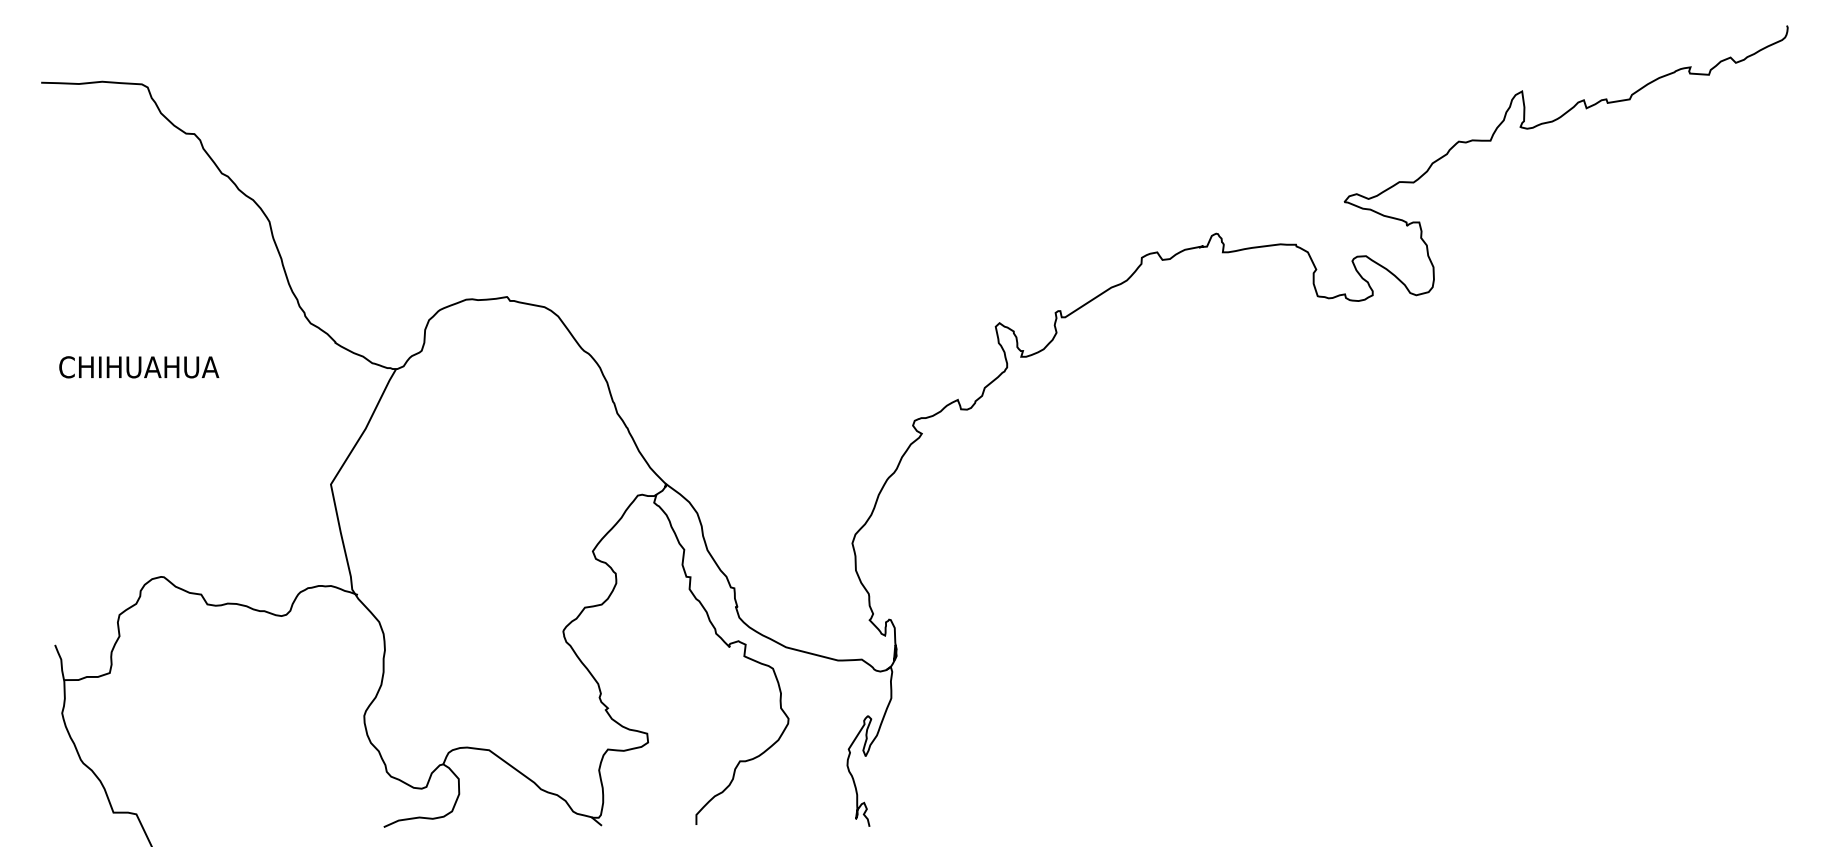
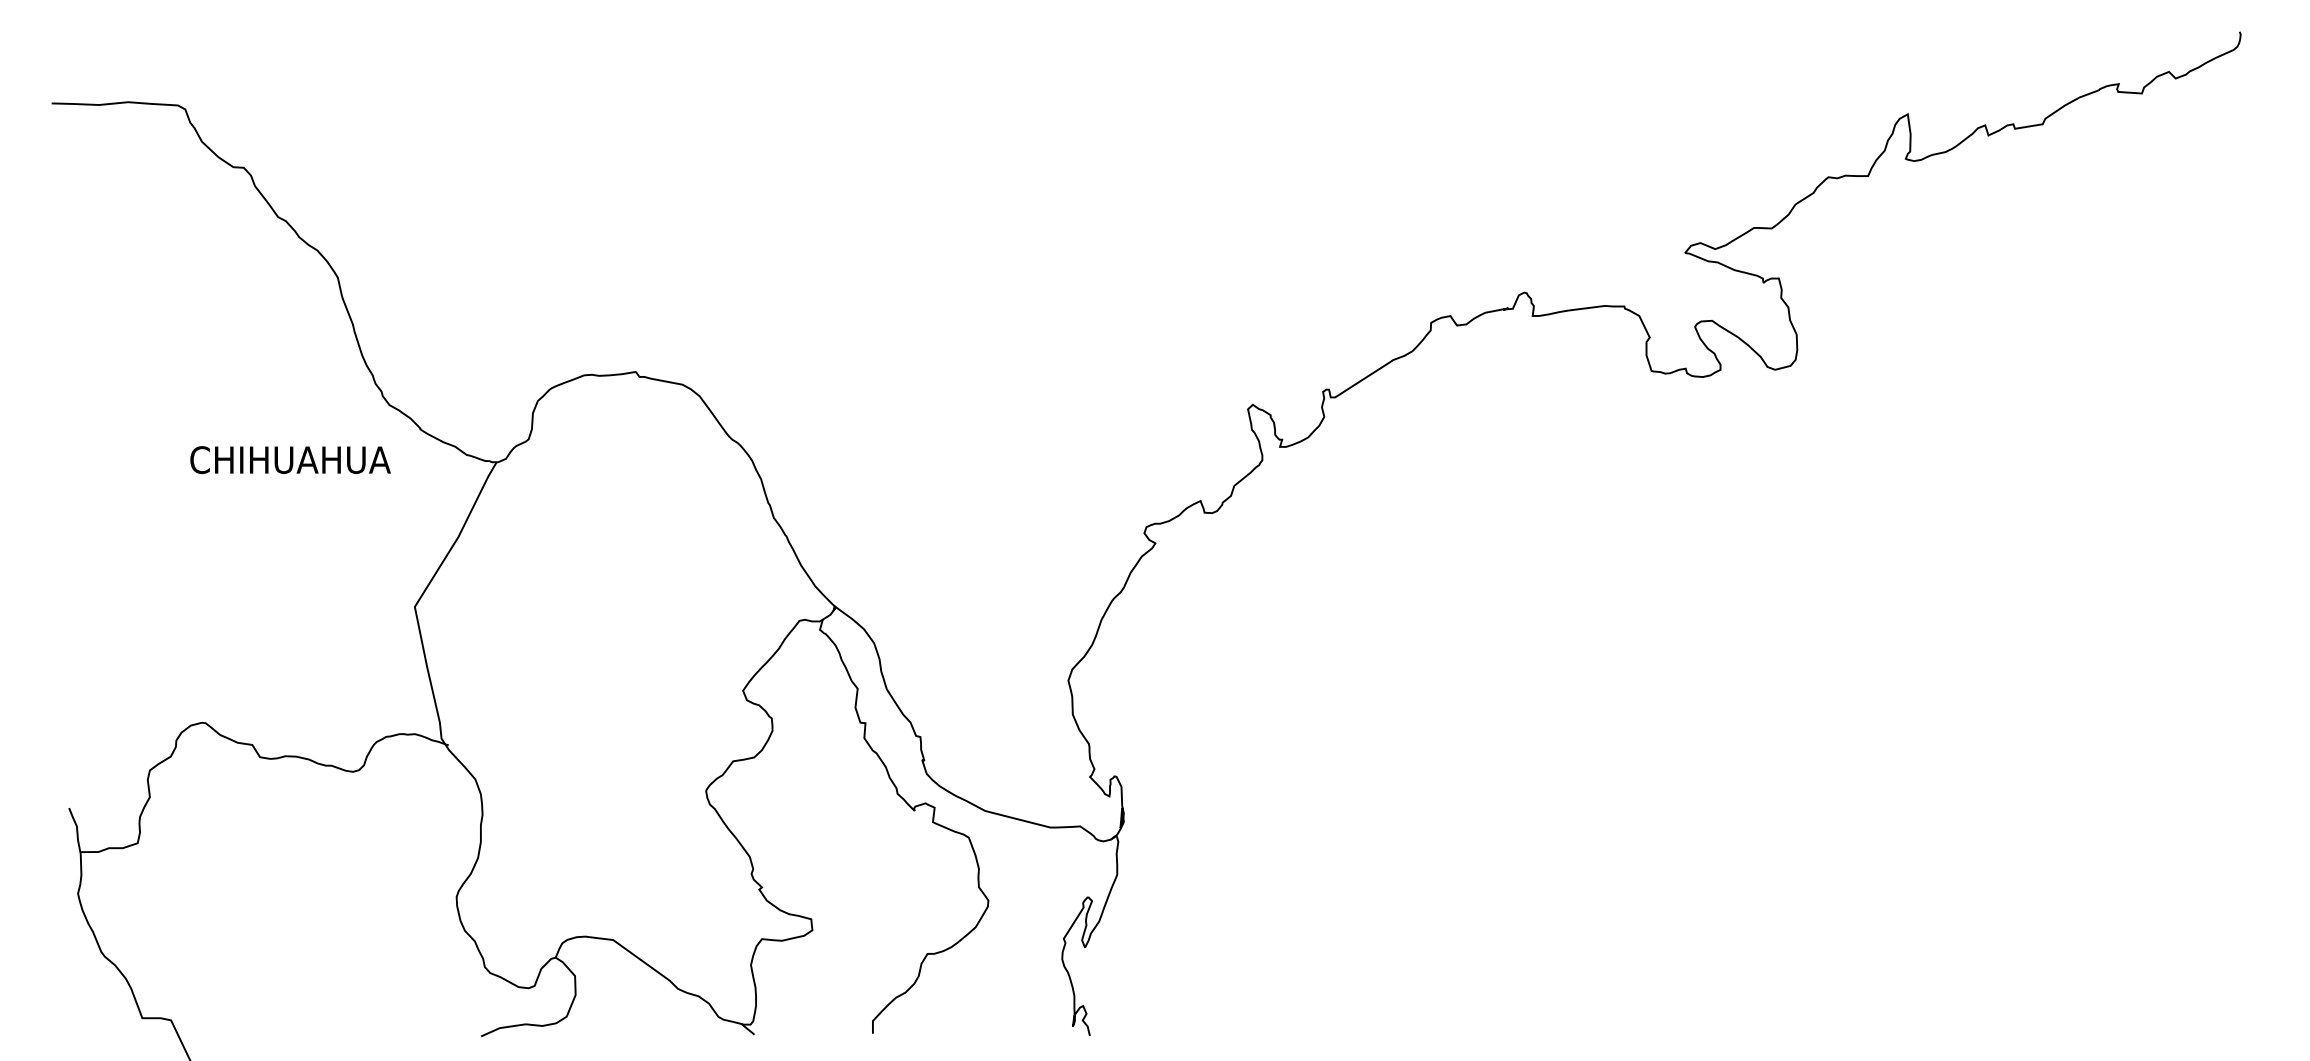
text: (139, 366) -> (290, 459), moved

